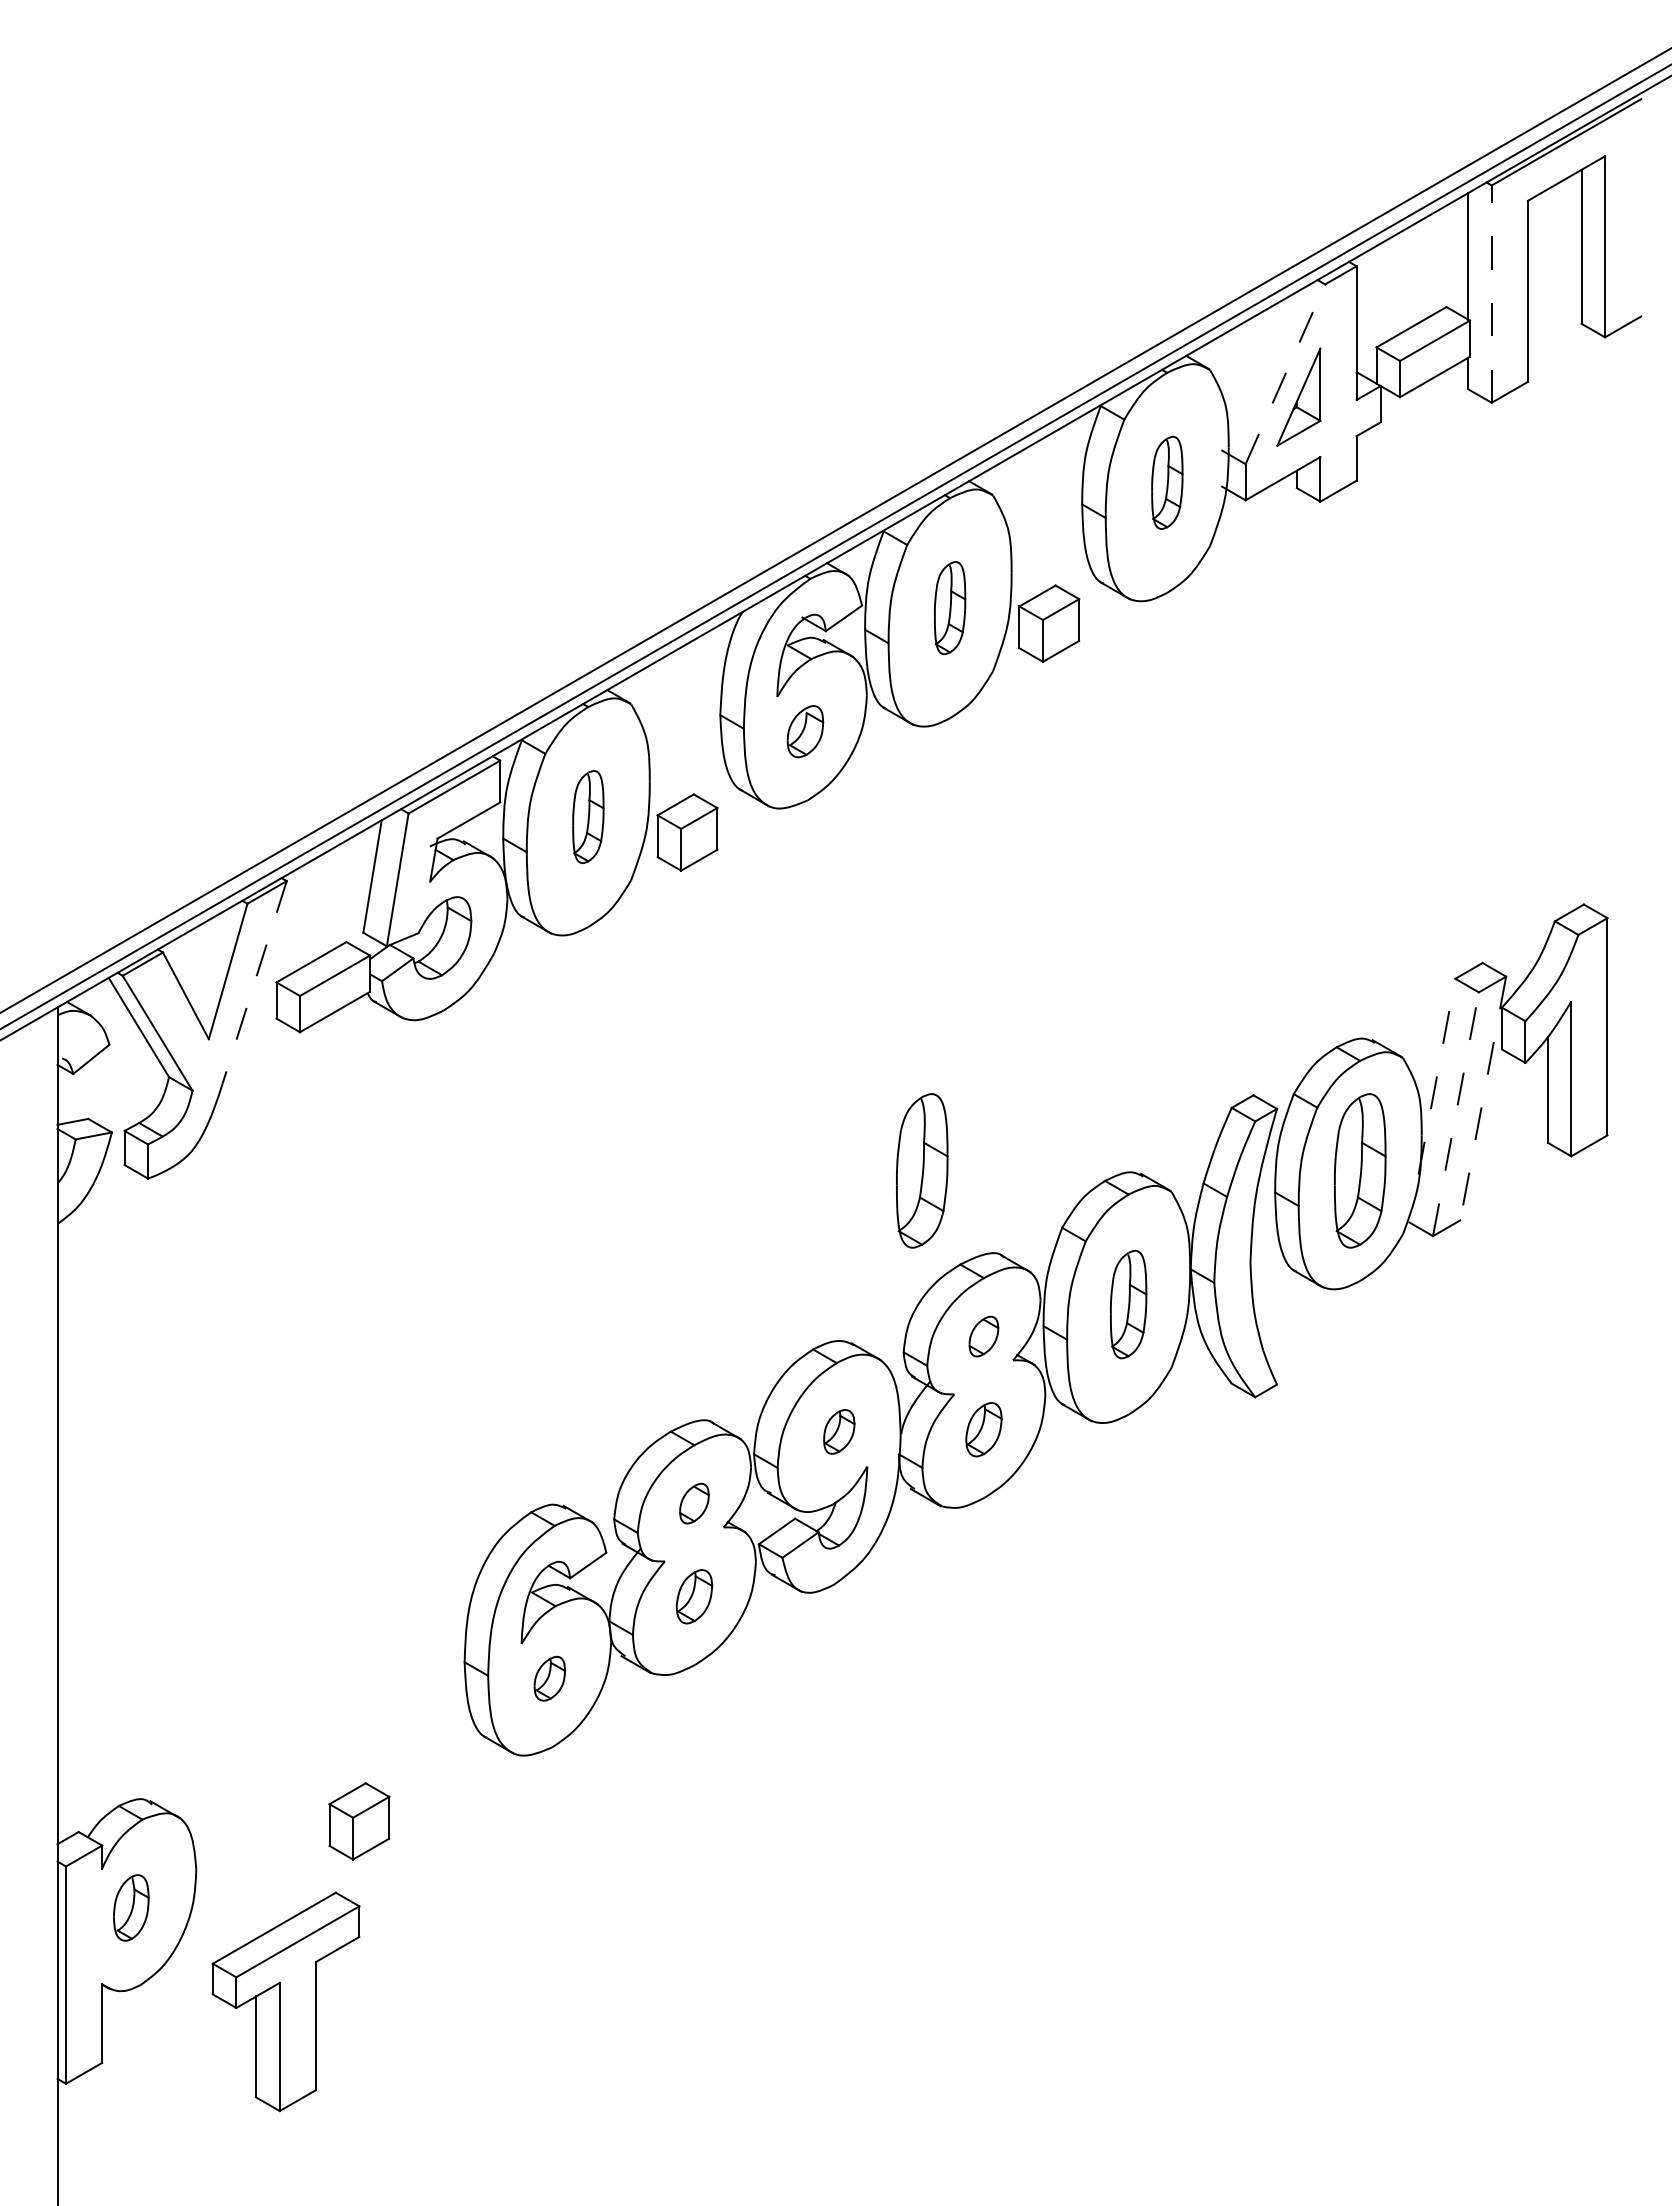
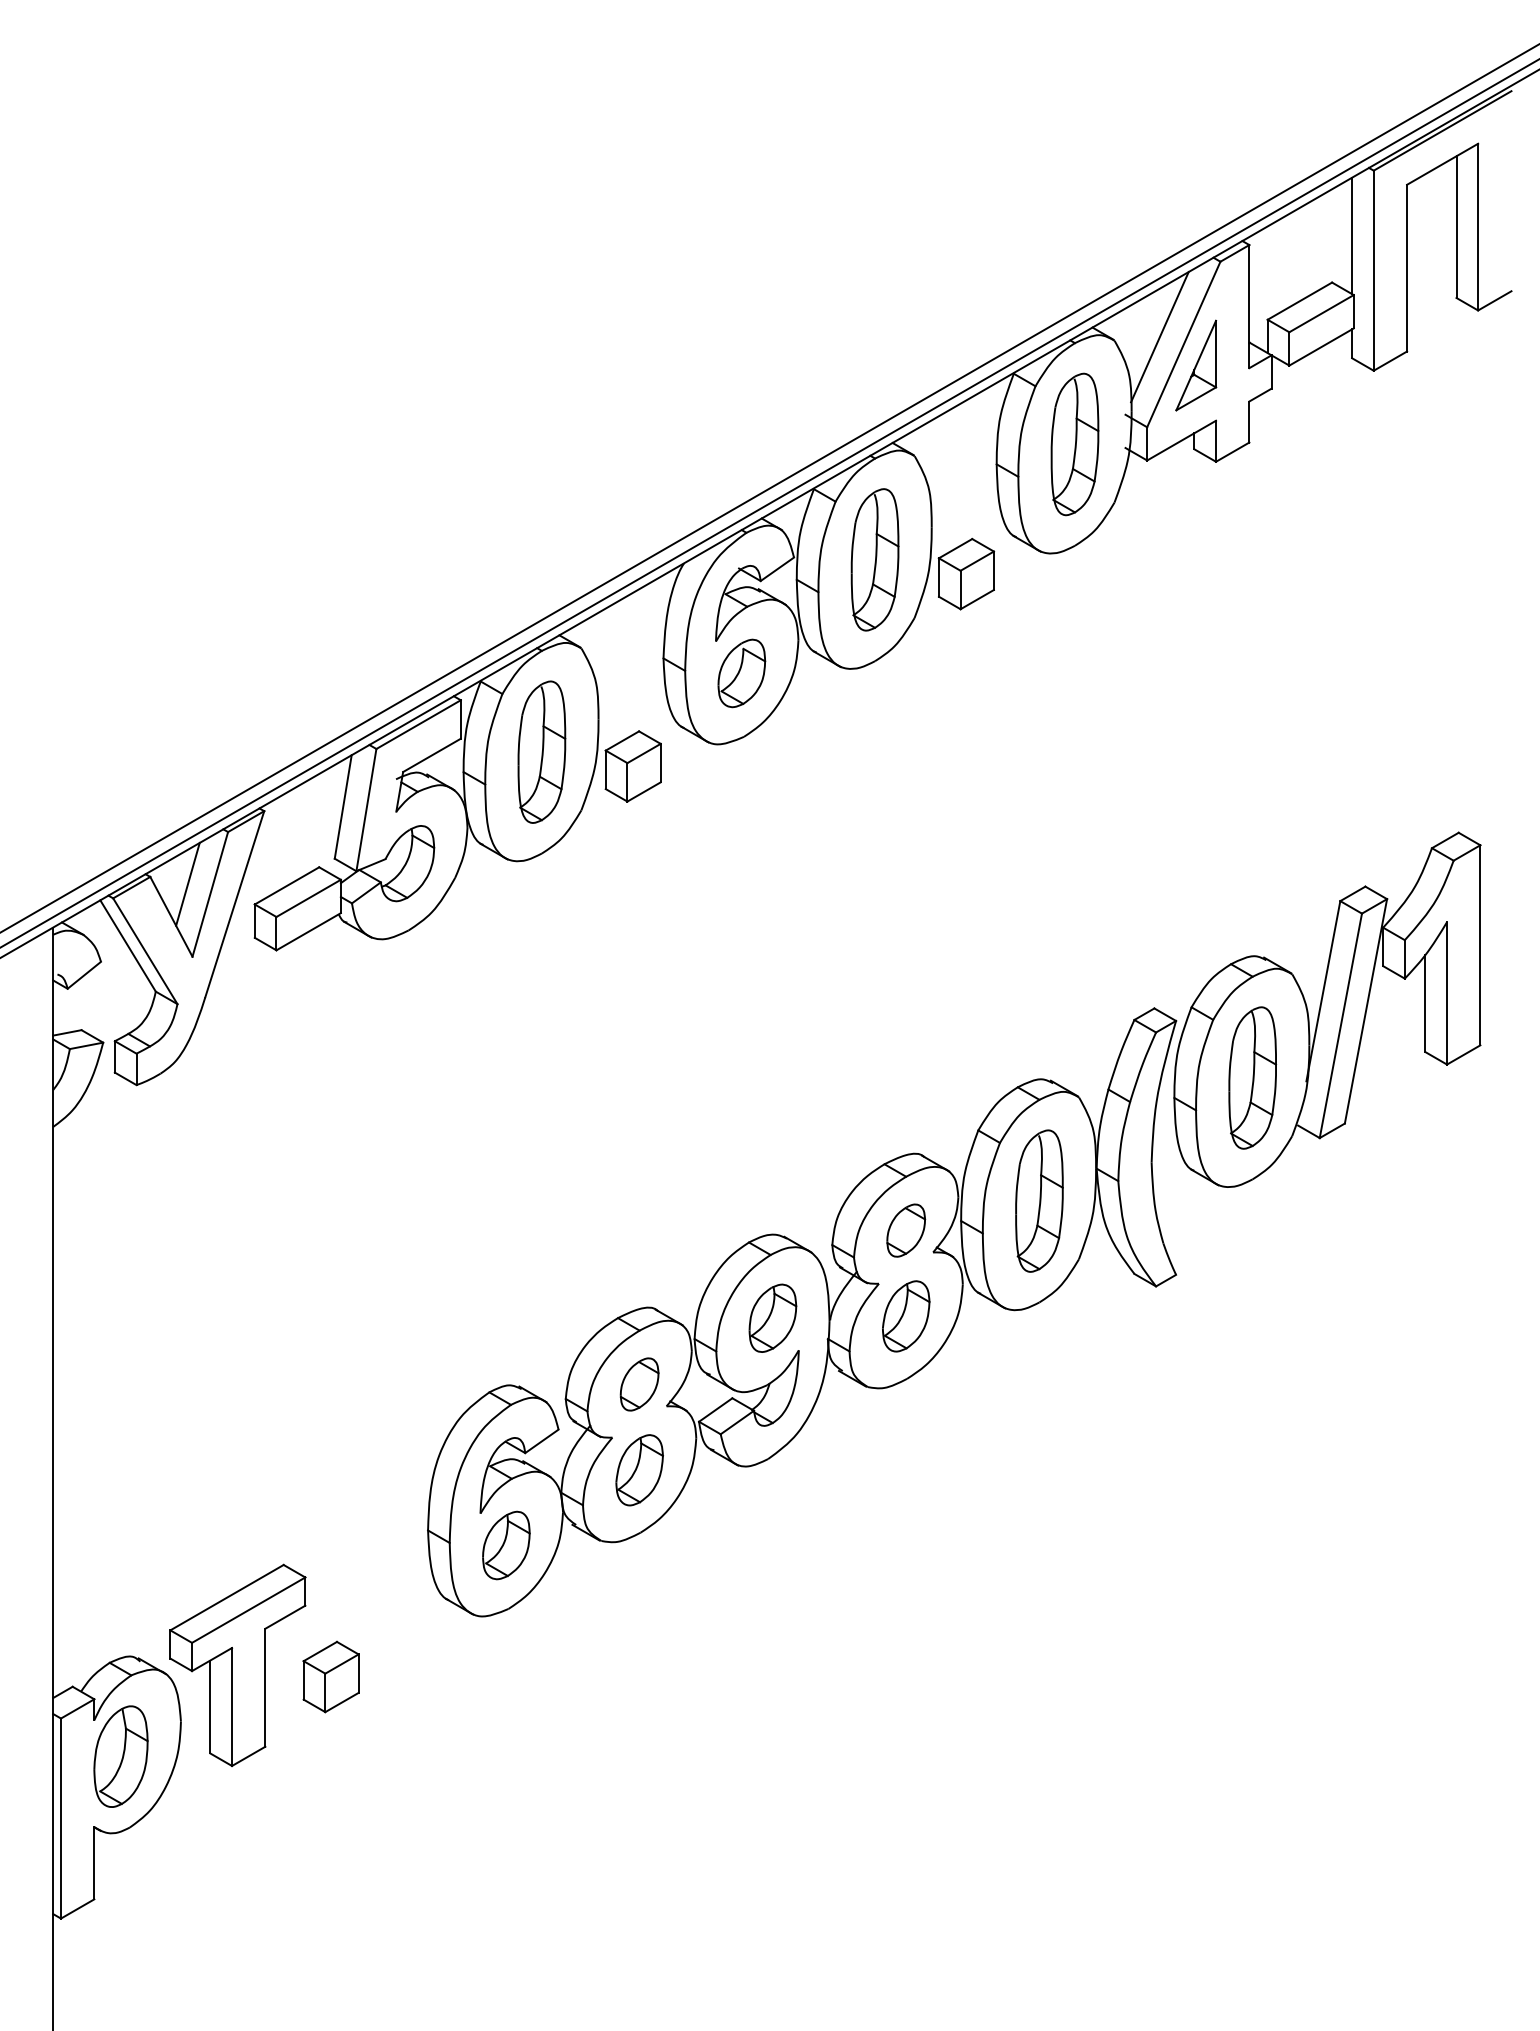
line: (1491, 294) -> (1373, 271), dashed -> solid
line: (1259, 366) -> (1159, 337), added
line: (1285, 373) -> (1183, 343), dashed -> solid
part: (1167, 482) -> (1075, 444), size x1.67
part: (949, 607) -> (874, 559), size x1.67
part: (805, 731) -> (741, 673), size x1.43
part: (588, 816) -> (542, 751), size x1.67
line: (203, 960) -> (187, 884), added
line: (254, 982) -> (234, 904), dashed -> solid
line: (1436, 1076) -> (1322, 991), dashed -> solid
line: (1483, 1098) -> (1366, 1011), dashed -> solid
line: (1456, 1113) -> (1341, 1025), dashed -> solid
part: (922, 1170) -> (849, 1077), removed
part: (1128, 1304) -> (1039, 1201), size x1.43
part: (983, 1336) -> (905, 1230), size x1.43
part: (983, 1429) -> (905, 1316), size x1.43
part: (839, 1431) -> (773, 1317), size x1.67
part: (694, 1503) -> (639, 1384), size x1.43
part: (694, 1596) -> (639, 1469), size x1.43
part: (549, 1678) -> (506, 1545), size x1.67
part: (131, 1907) -> (121, 1756), size x1.67
part: (285, 2001) -> (237, 1665), moved

